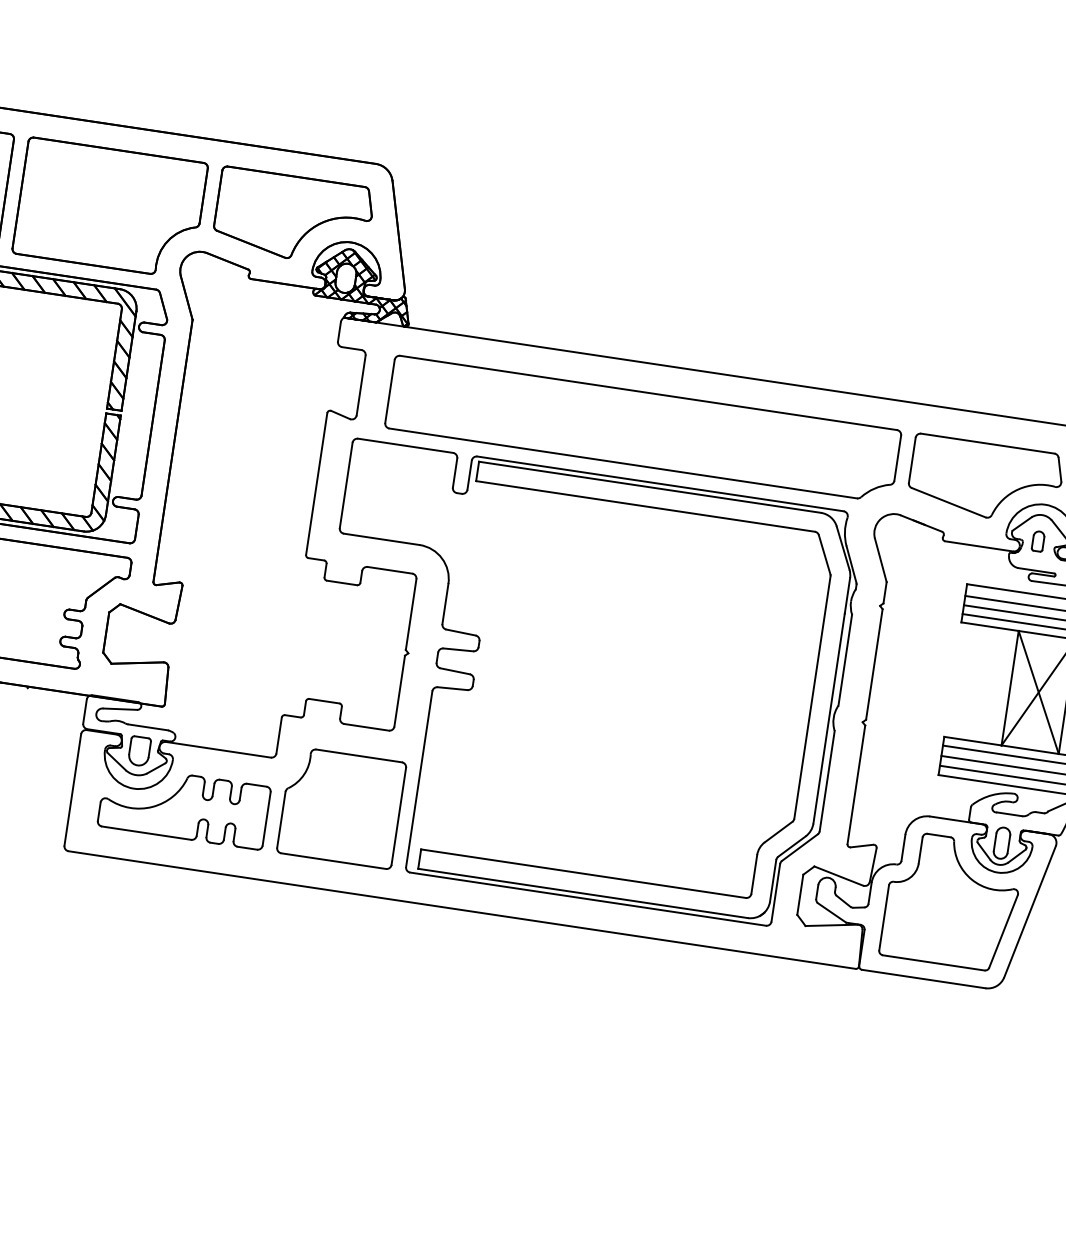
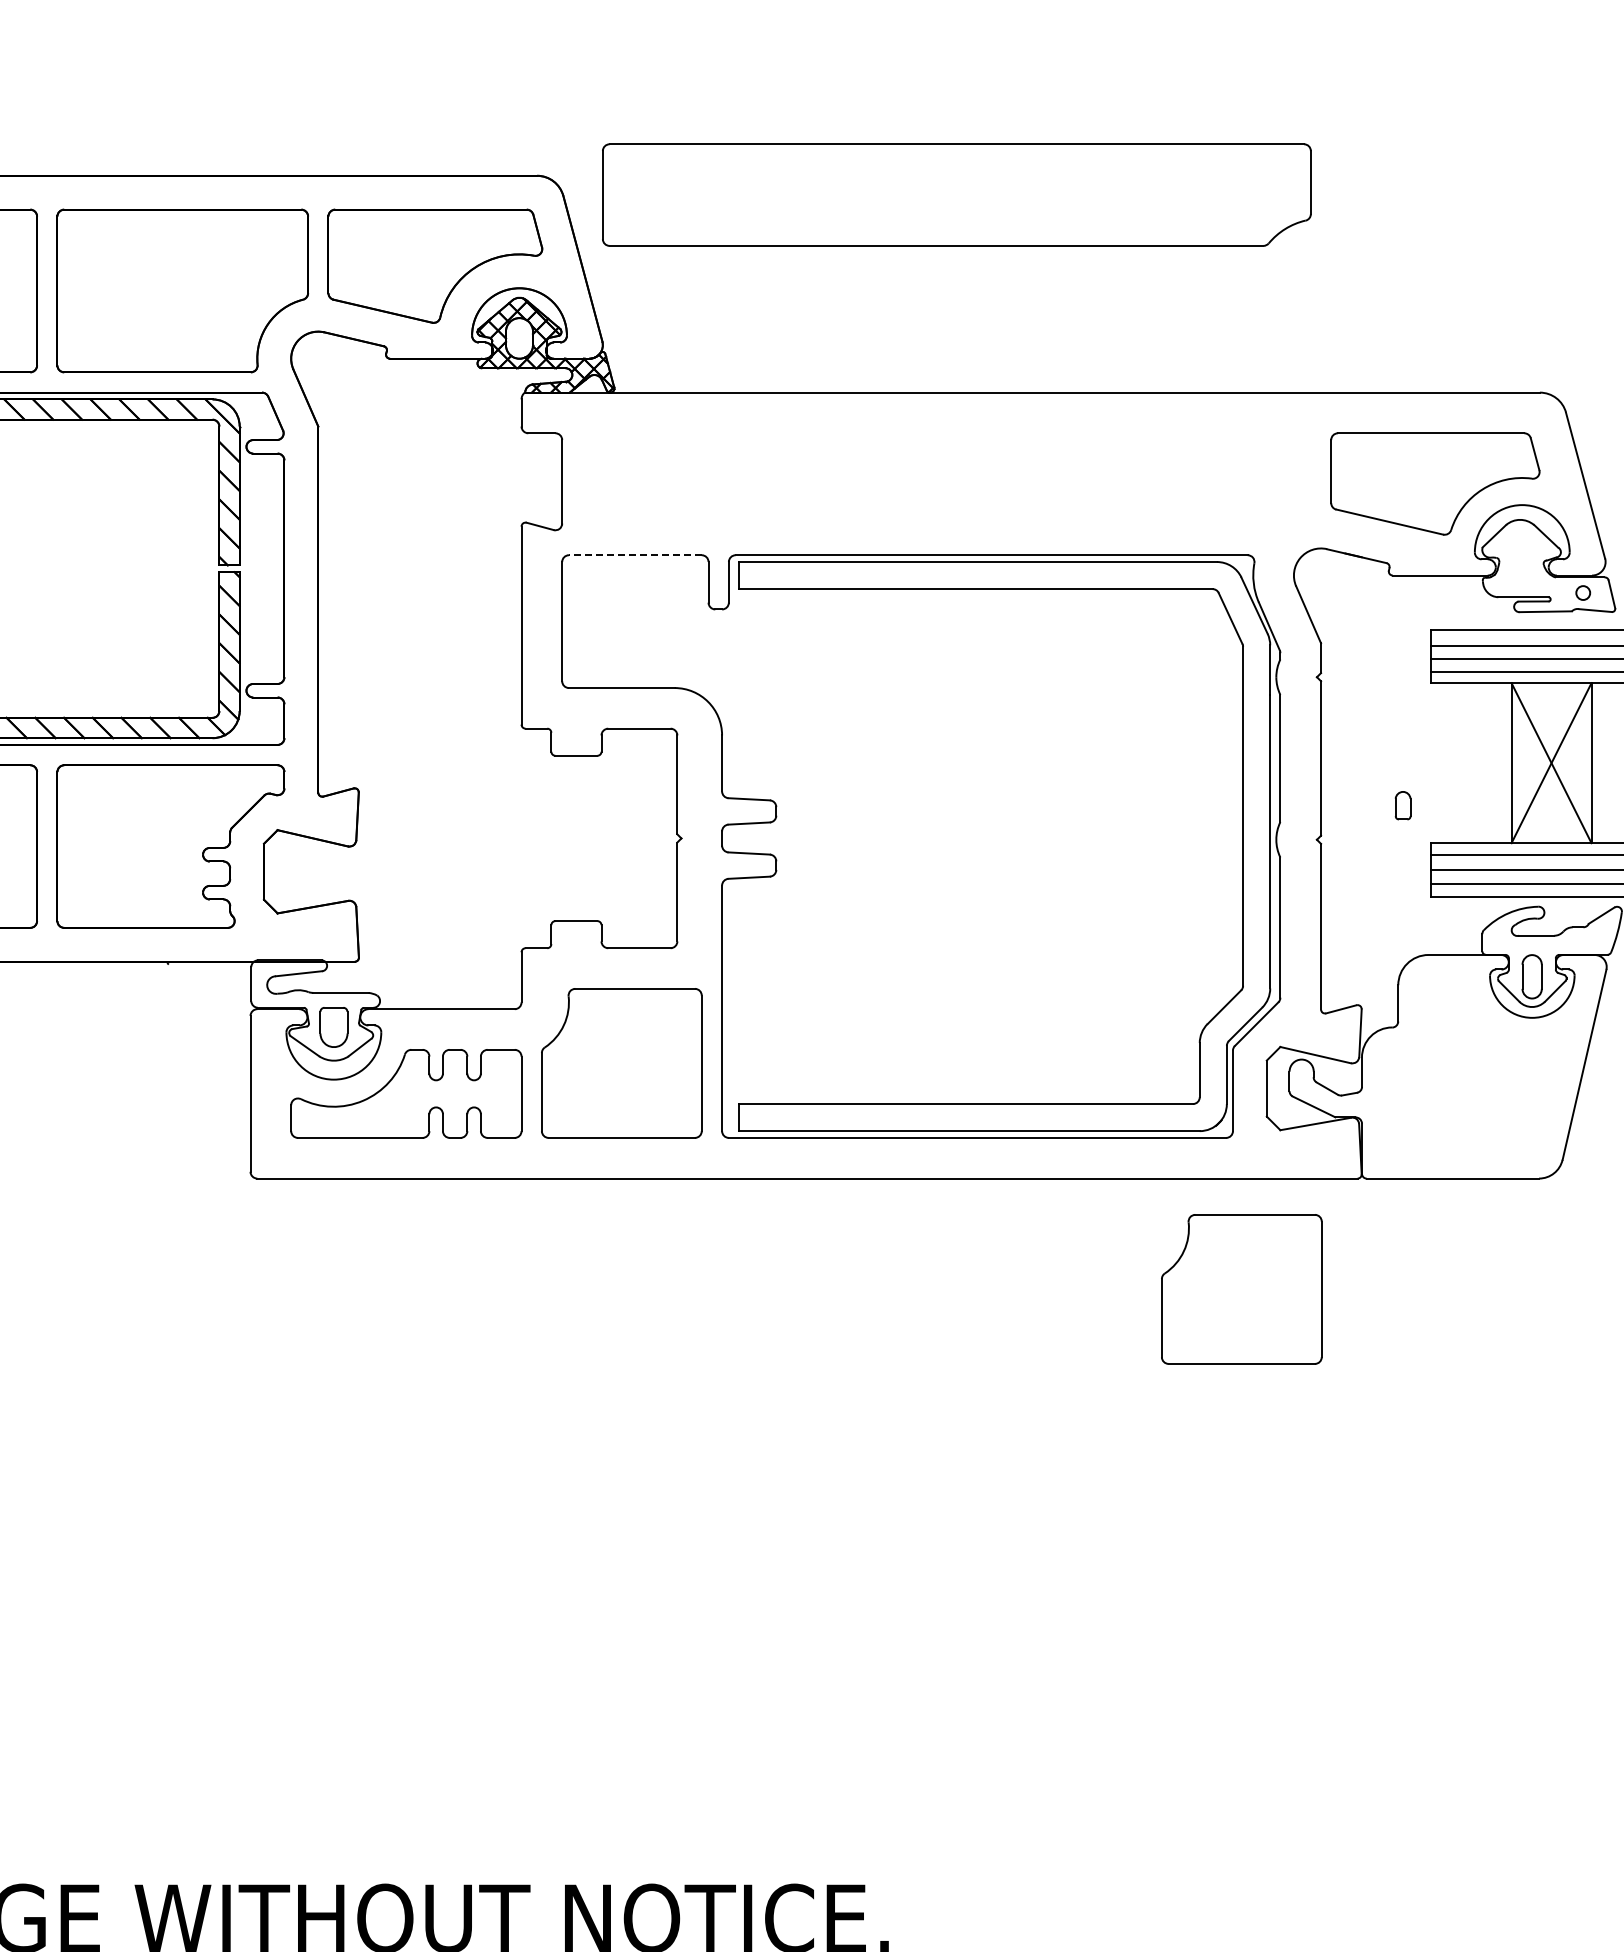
part: (643, 428) -> (956, 194), moved
line: (405, 445) -> (634, 555), solid -> dashed
part: (1037, 541) -> (1402, 805), moved
part: (951, 901) -> (1475, 1066), removed
part: (760, 1035) -> (1241, 1289), added

